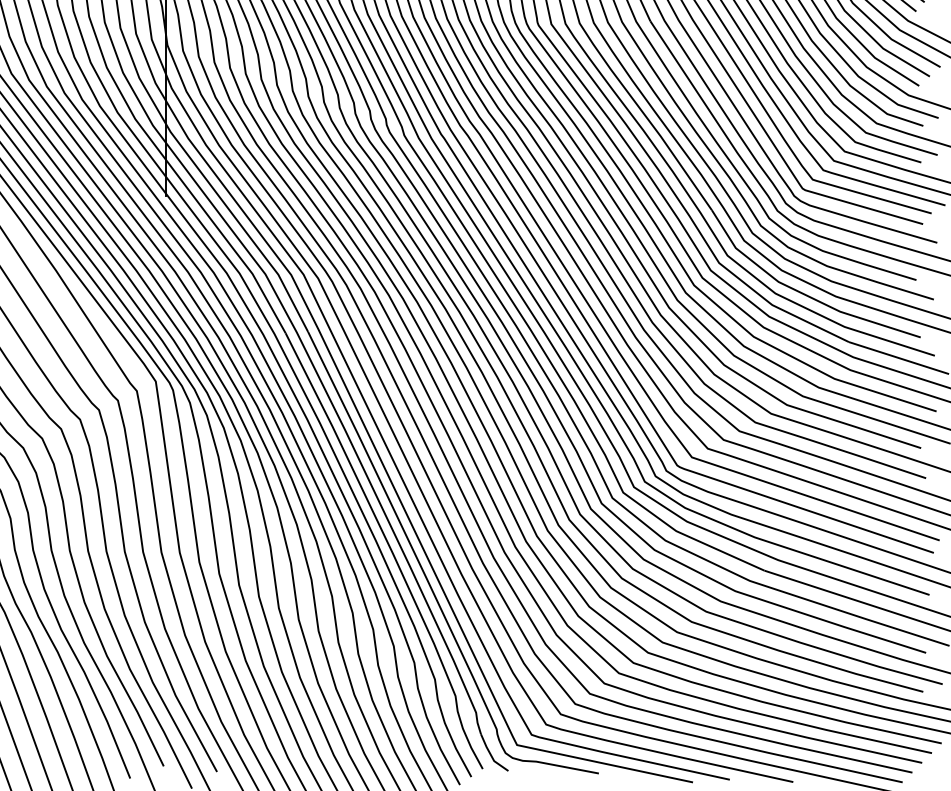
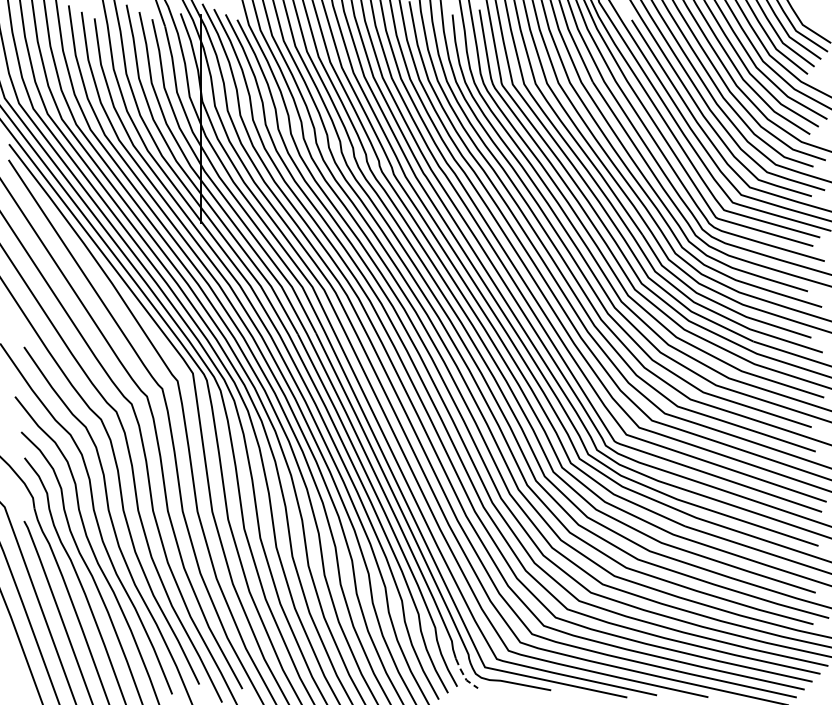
line: (491, 755) -> (464, 675), solid -> dashed

